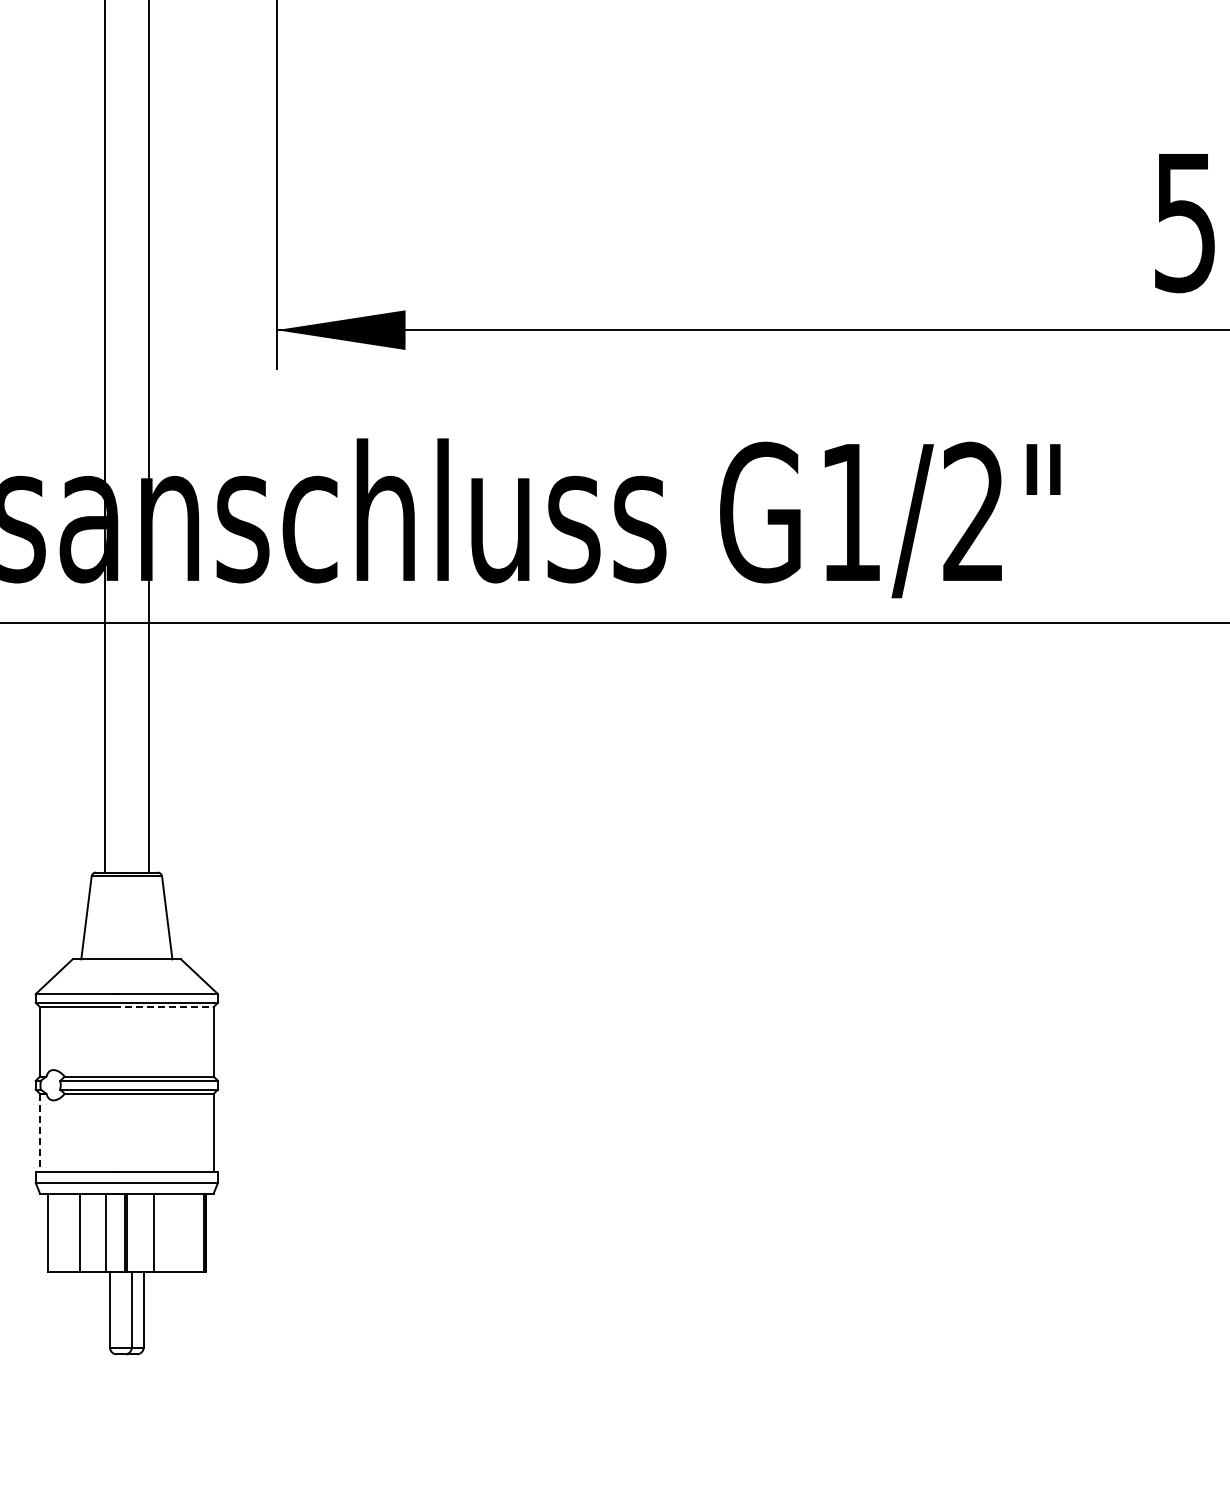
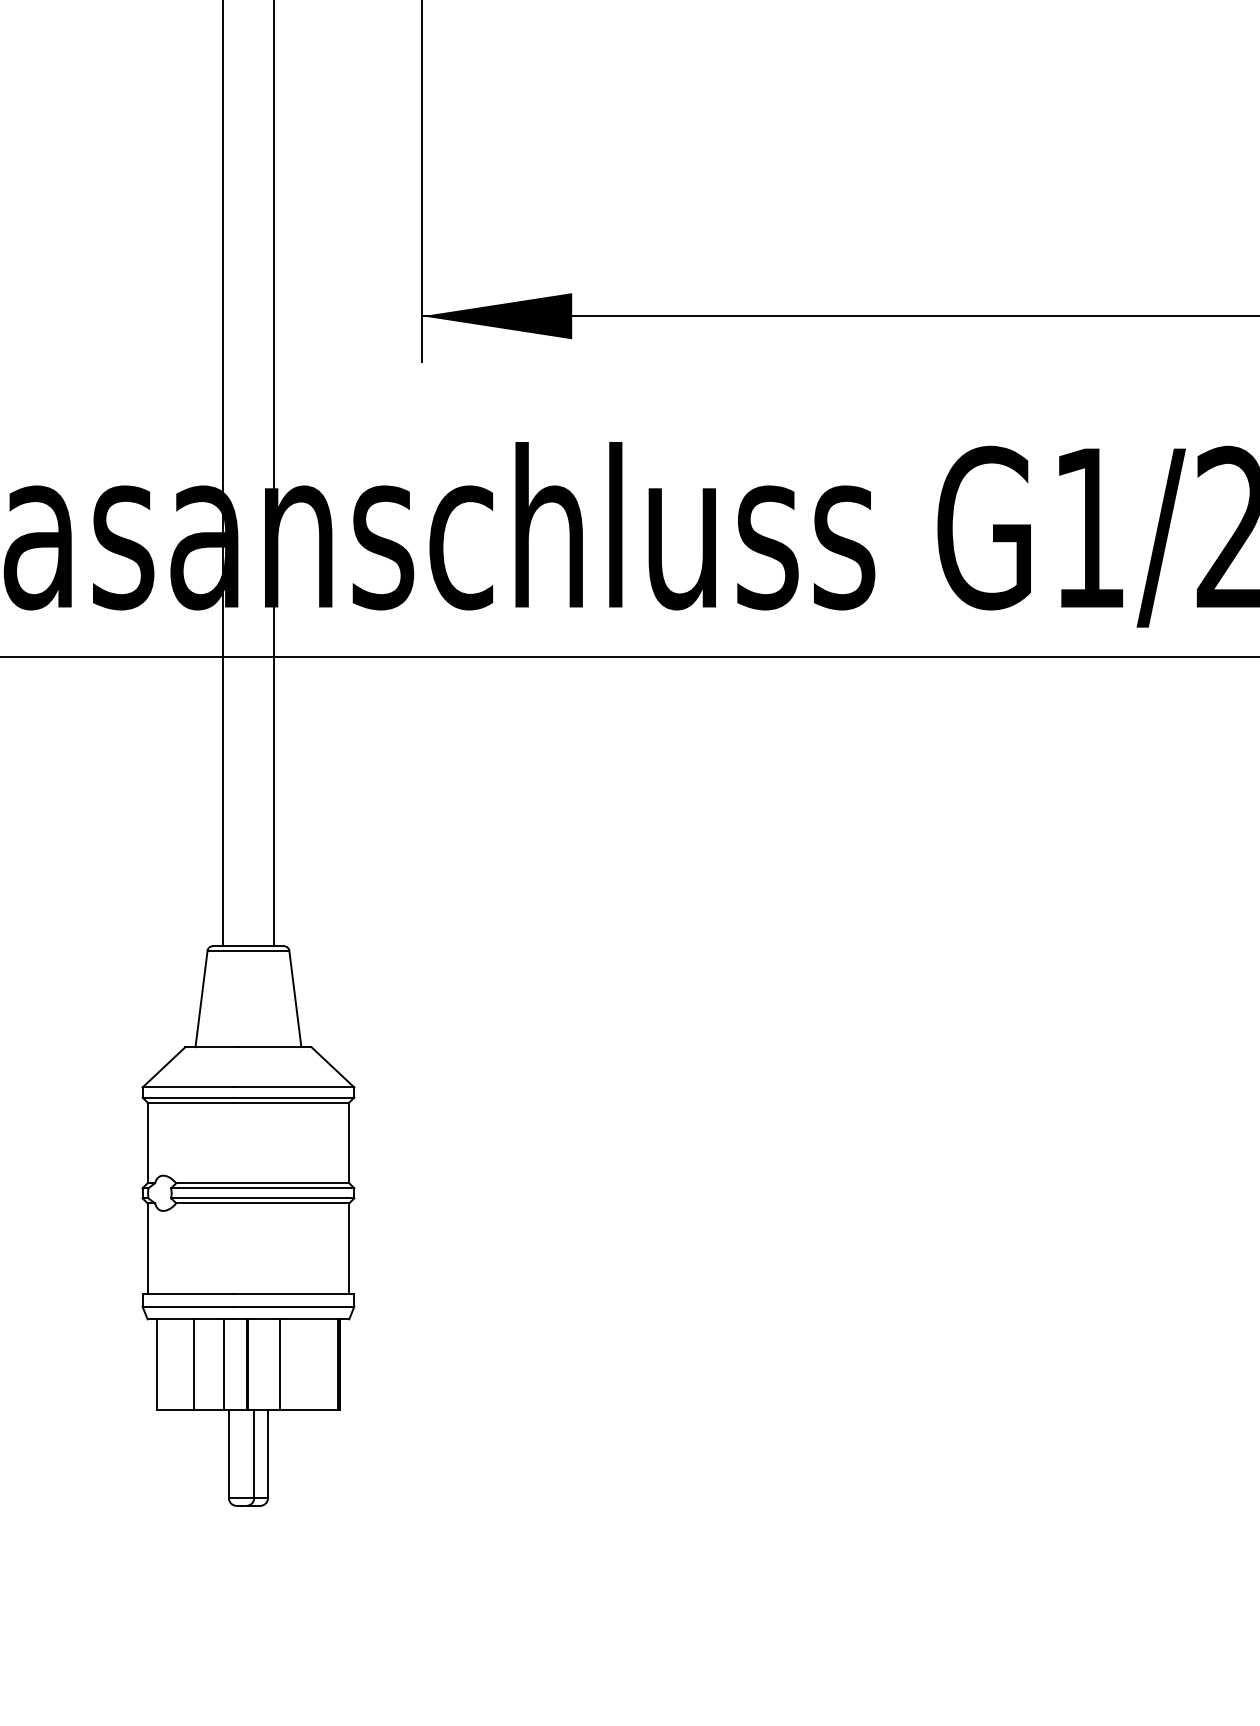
line: (164, 1007) -> (292, 1103), dashed -> solid
line: (40, 1133) -> (148, 1249), dashed -> solid

